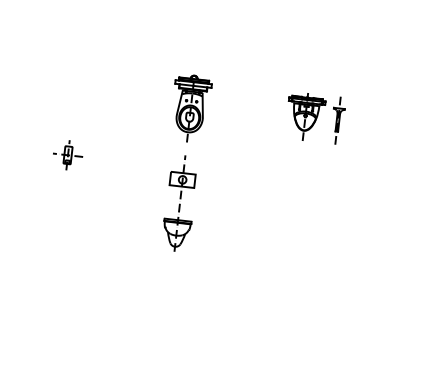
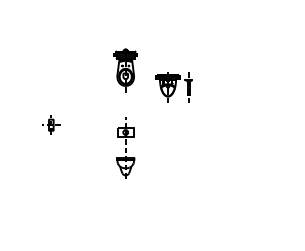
part: (190, 108) -> (125, 70), moved
part: (313, 117) -> (173, 87), moved

